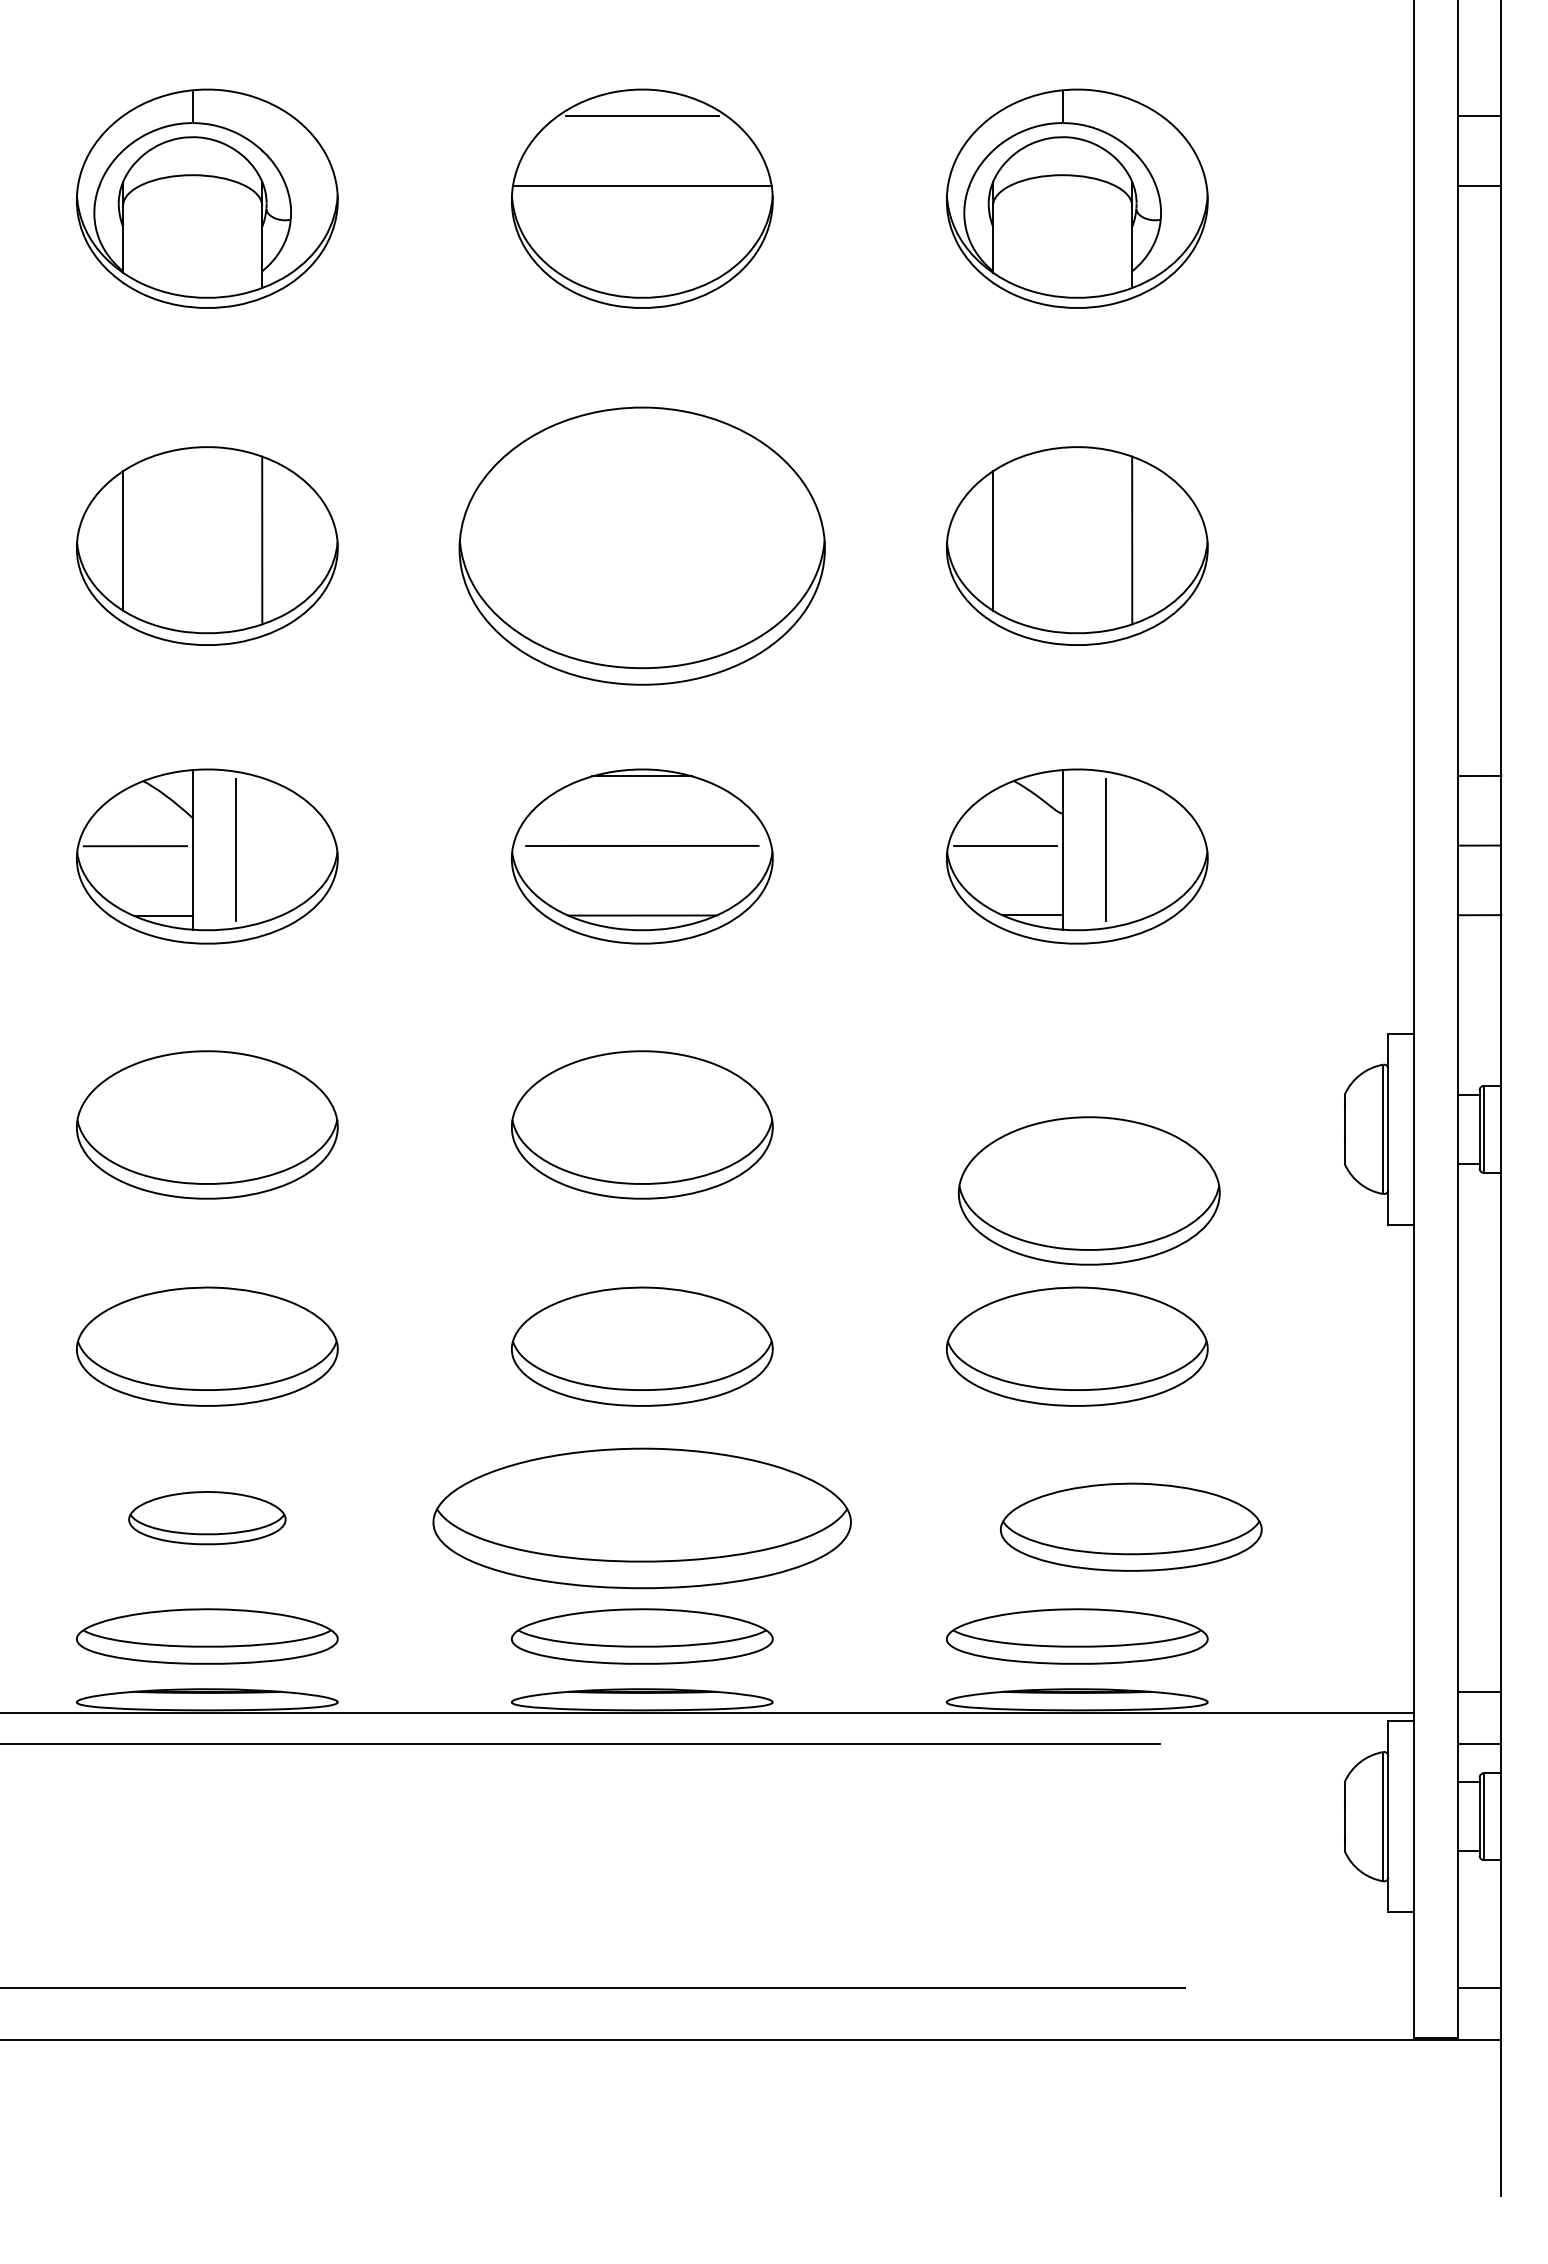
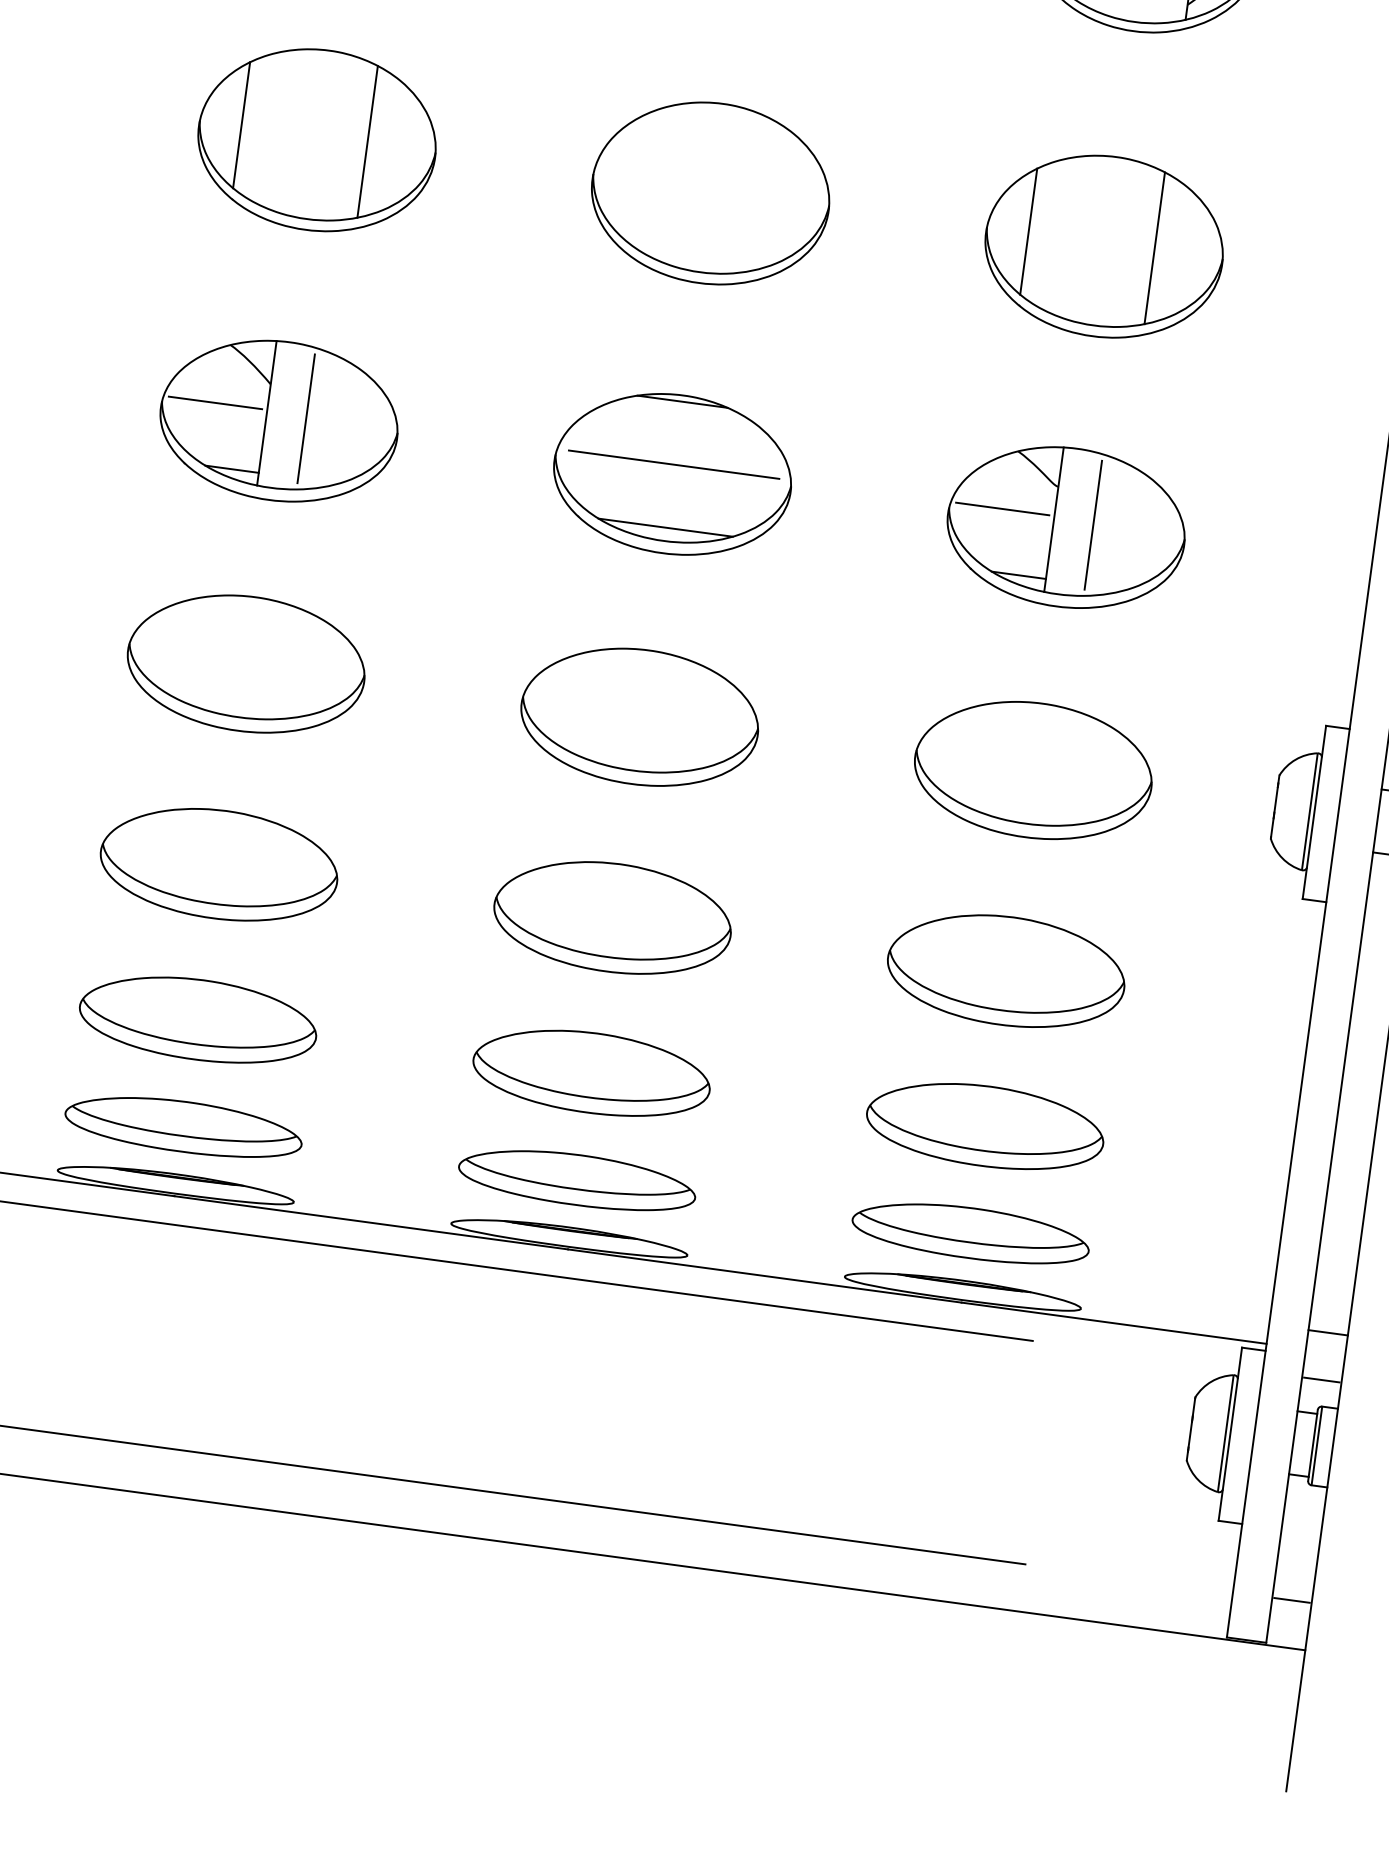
part: (642, 545) -> (711, 192), size x0.71
part: (1089, 1190) -> (1033, 769), moved
part: (207, 1517) -> (198, 1019), size x1.67
part: (642, 1517) -> (592, 1072), size x0.62
part: (1131, 1526) -> (985, 1125), moved

